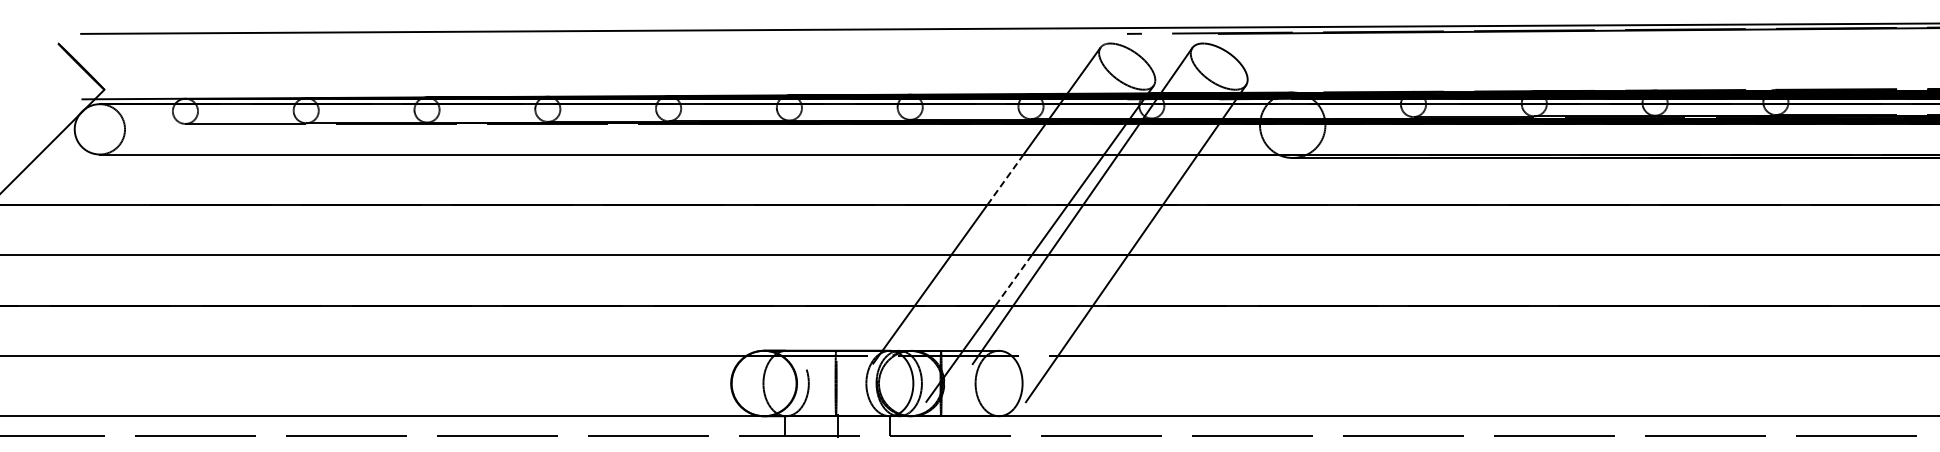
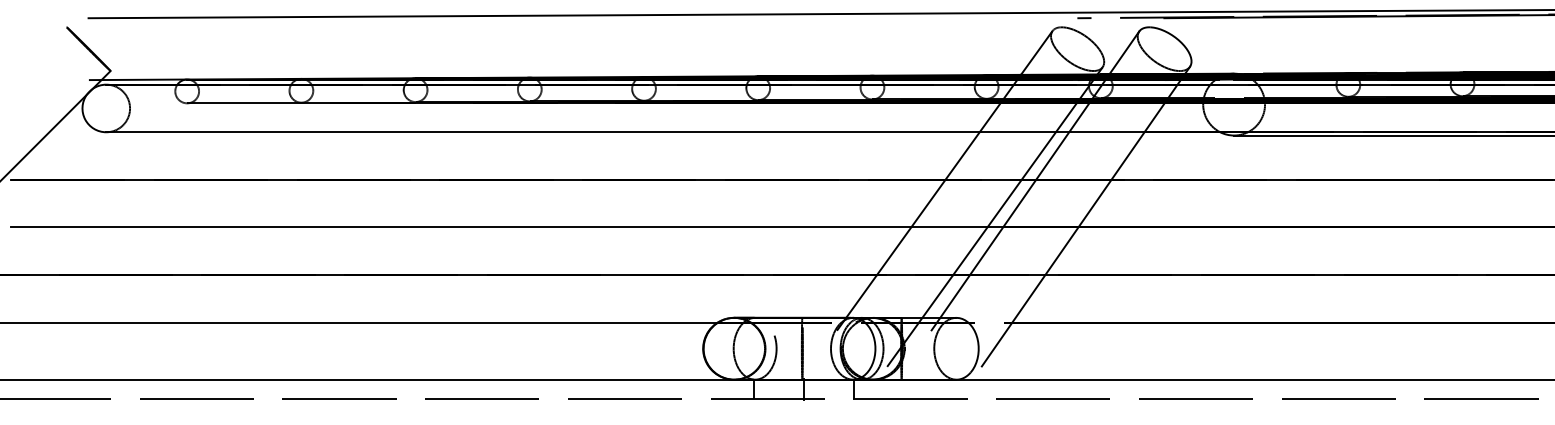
line: (1005, 179) -> (962, 155), dashed -> solid
line: (1013, 280) -> (970, 251), dashed -> solid

